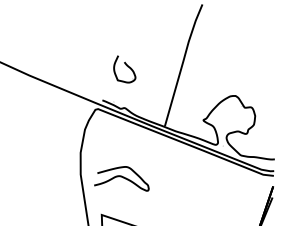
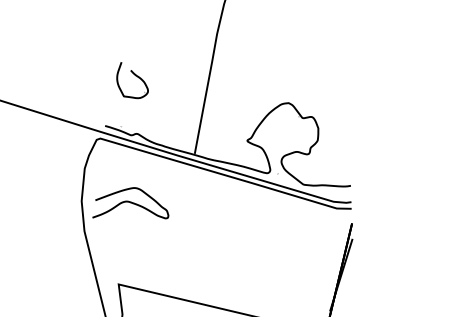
curve: (122, 177) -> (130, 203), moved

